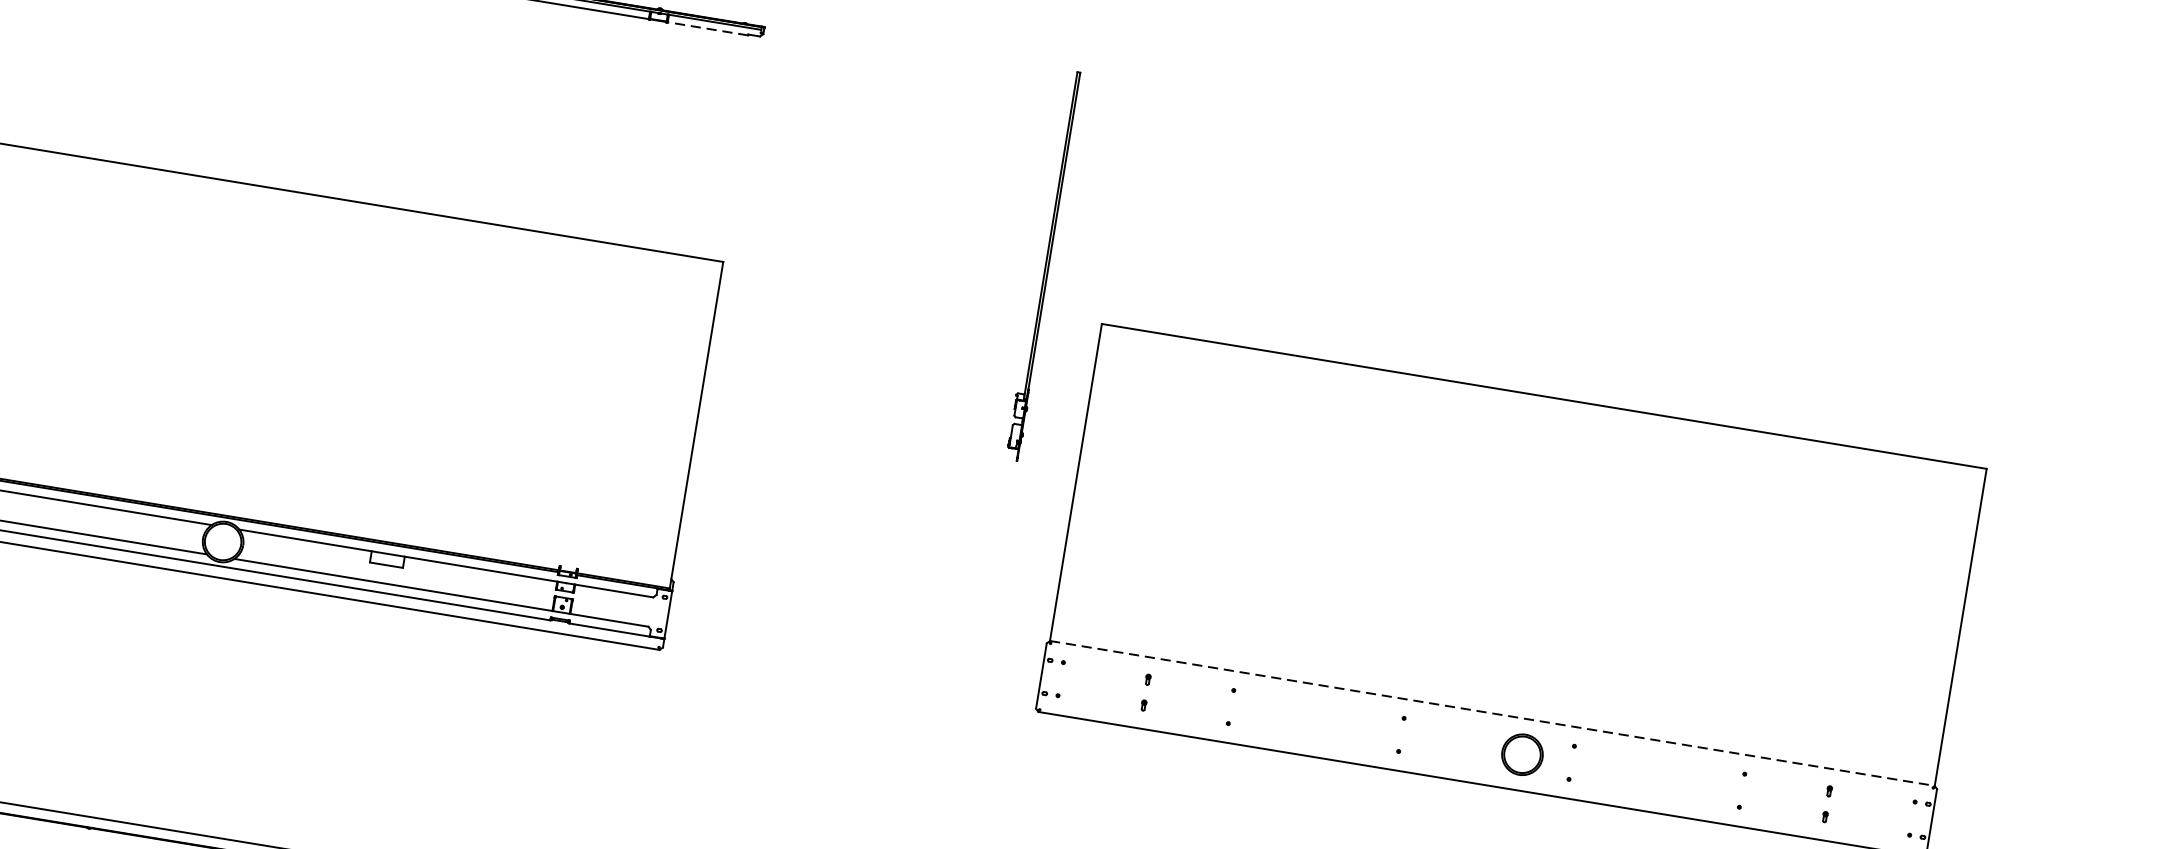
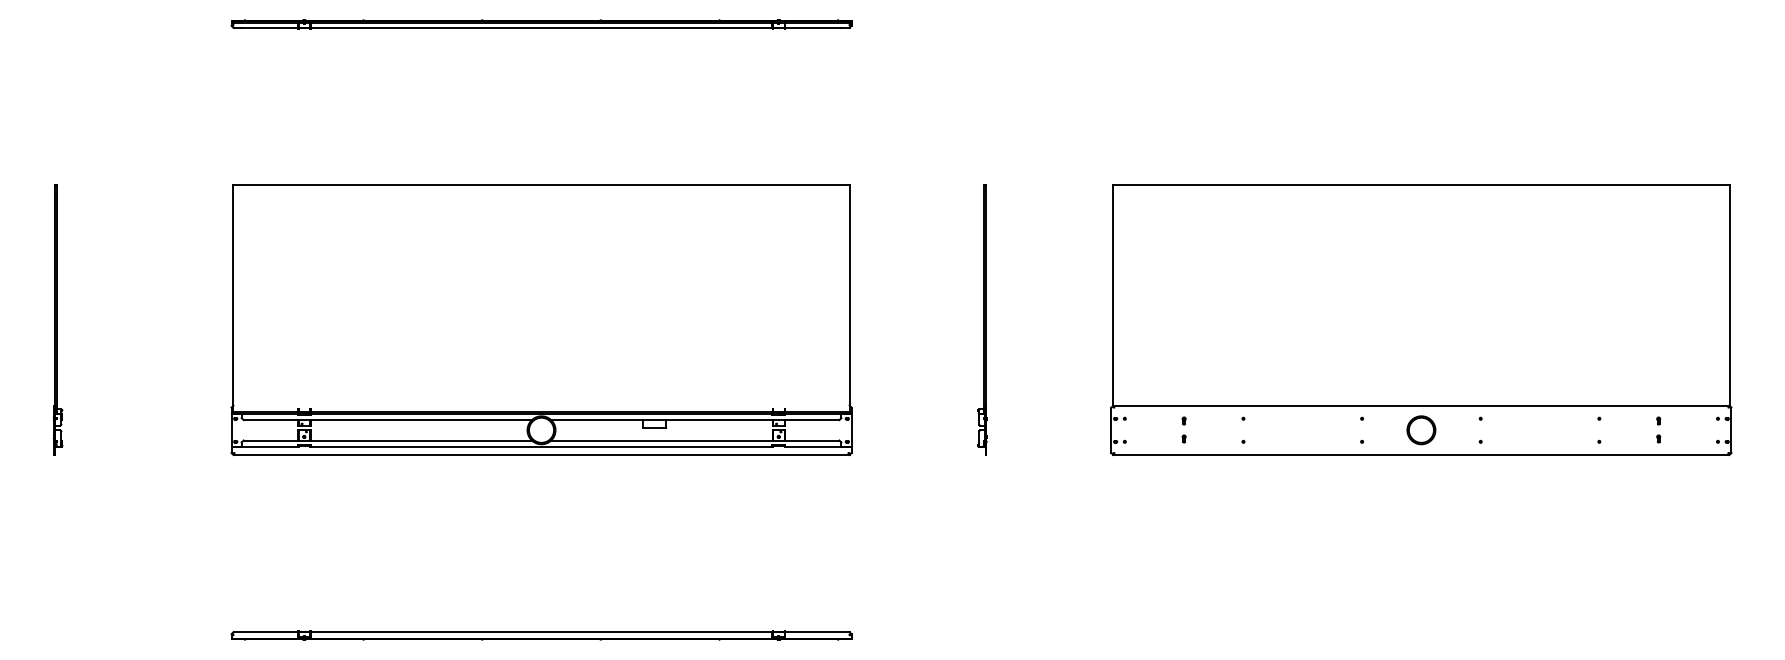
line: (706, 28) -> (812, 28), dashed -> solid
part: (1043, 265) -> (982, 319), moved
line: (1492, 713) -> (1421, 405), dashed -> solid
circle: (1522, 755) -> (1421, 430), moved

